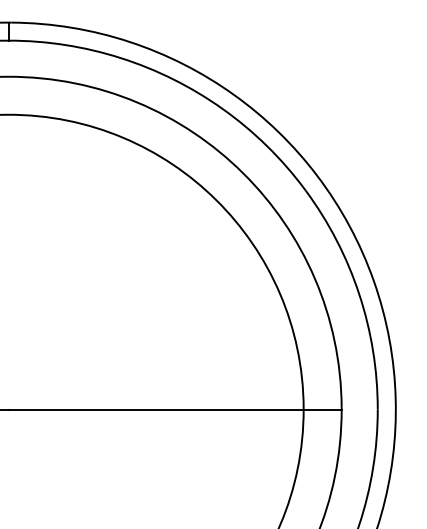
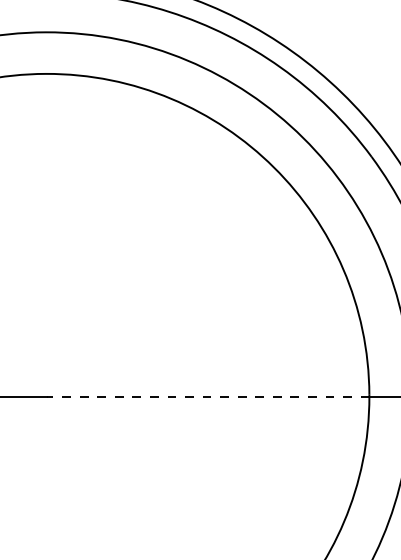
line: (155, 409) -> (207, 396), solid -> dashed

